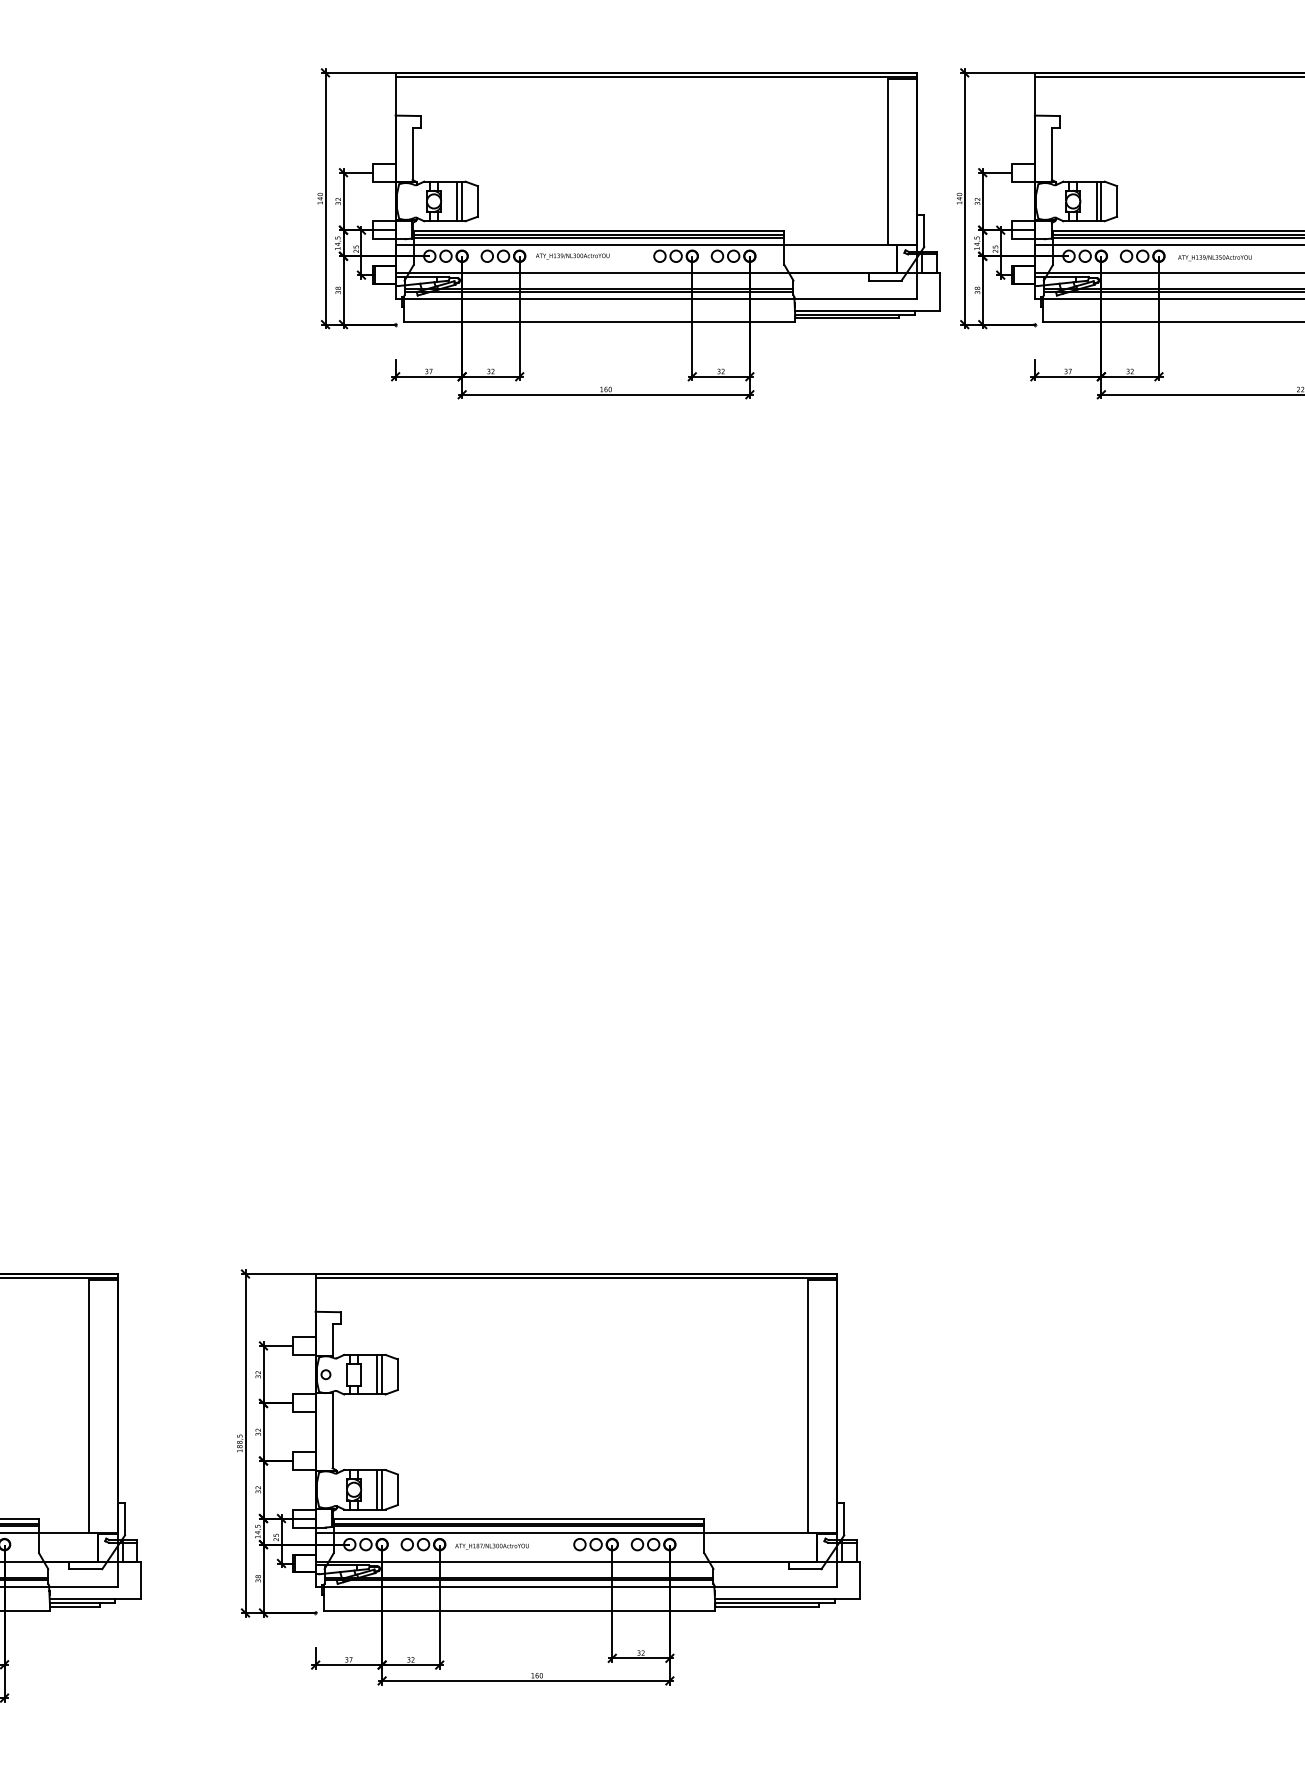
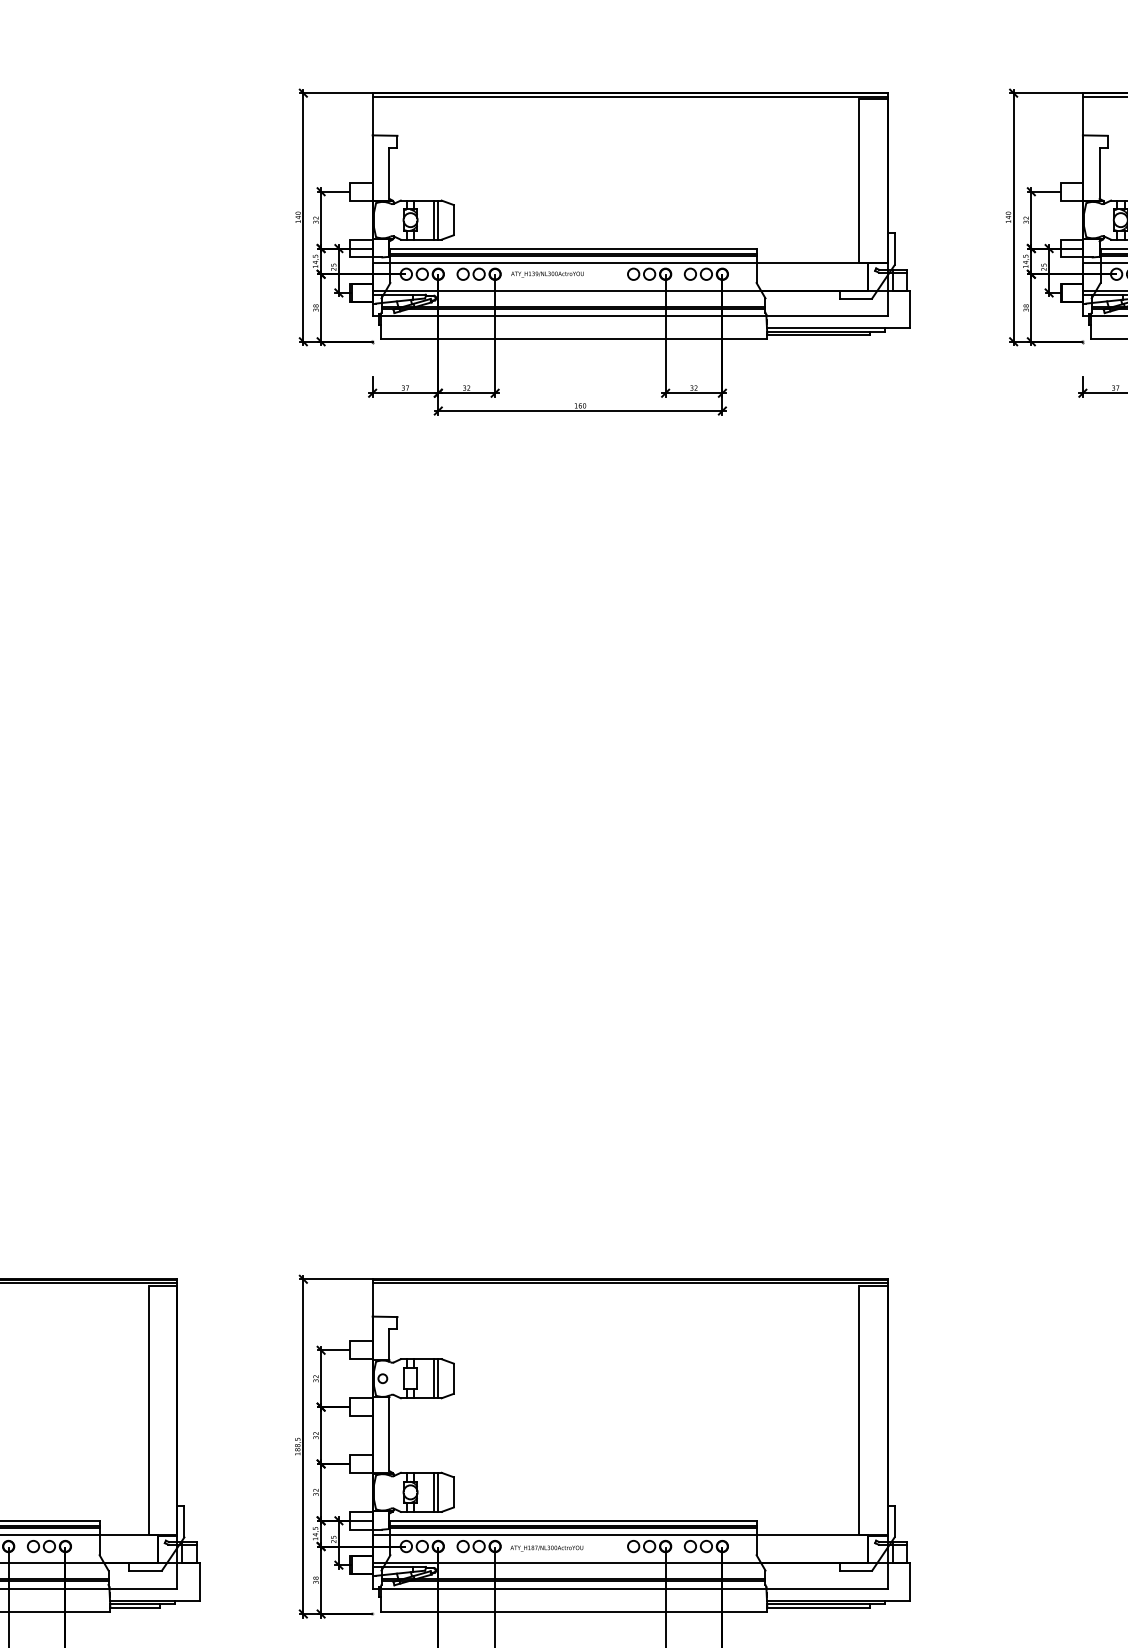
part: (628, 233) -> (602, 251), moved

